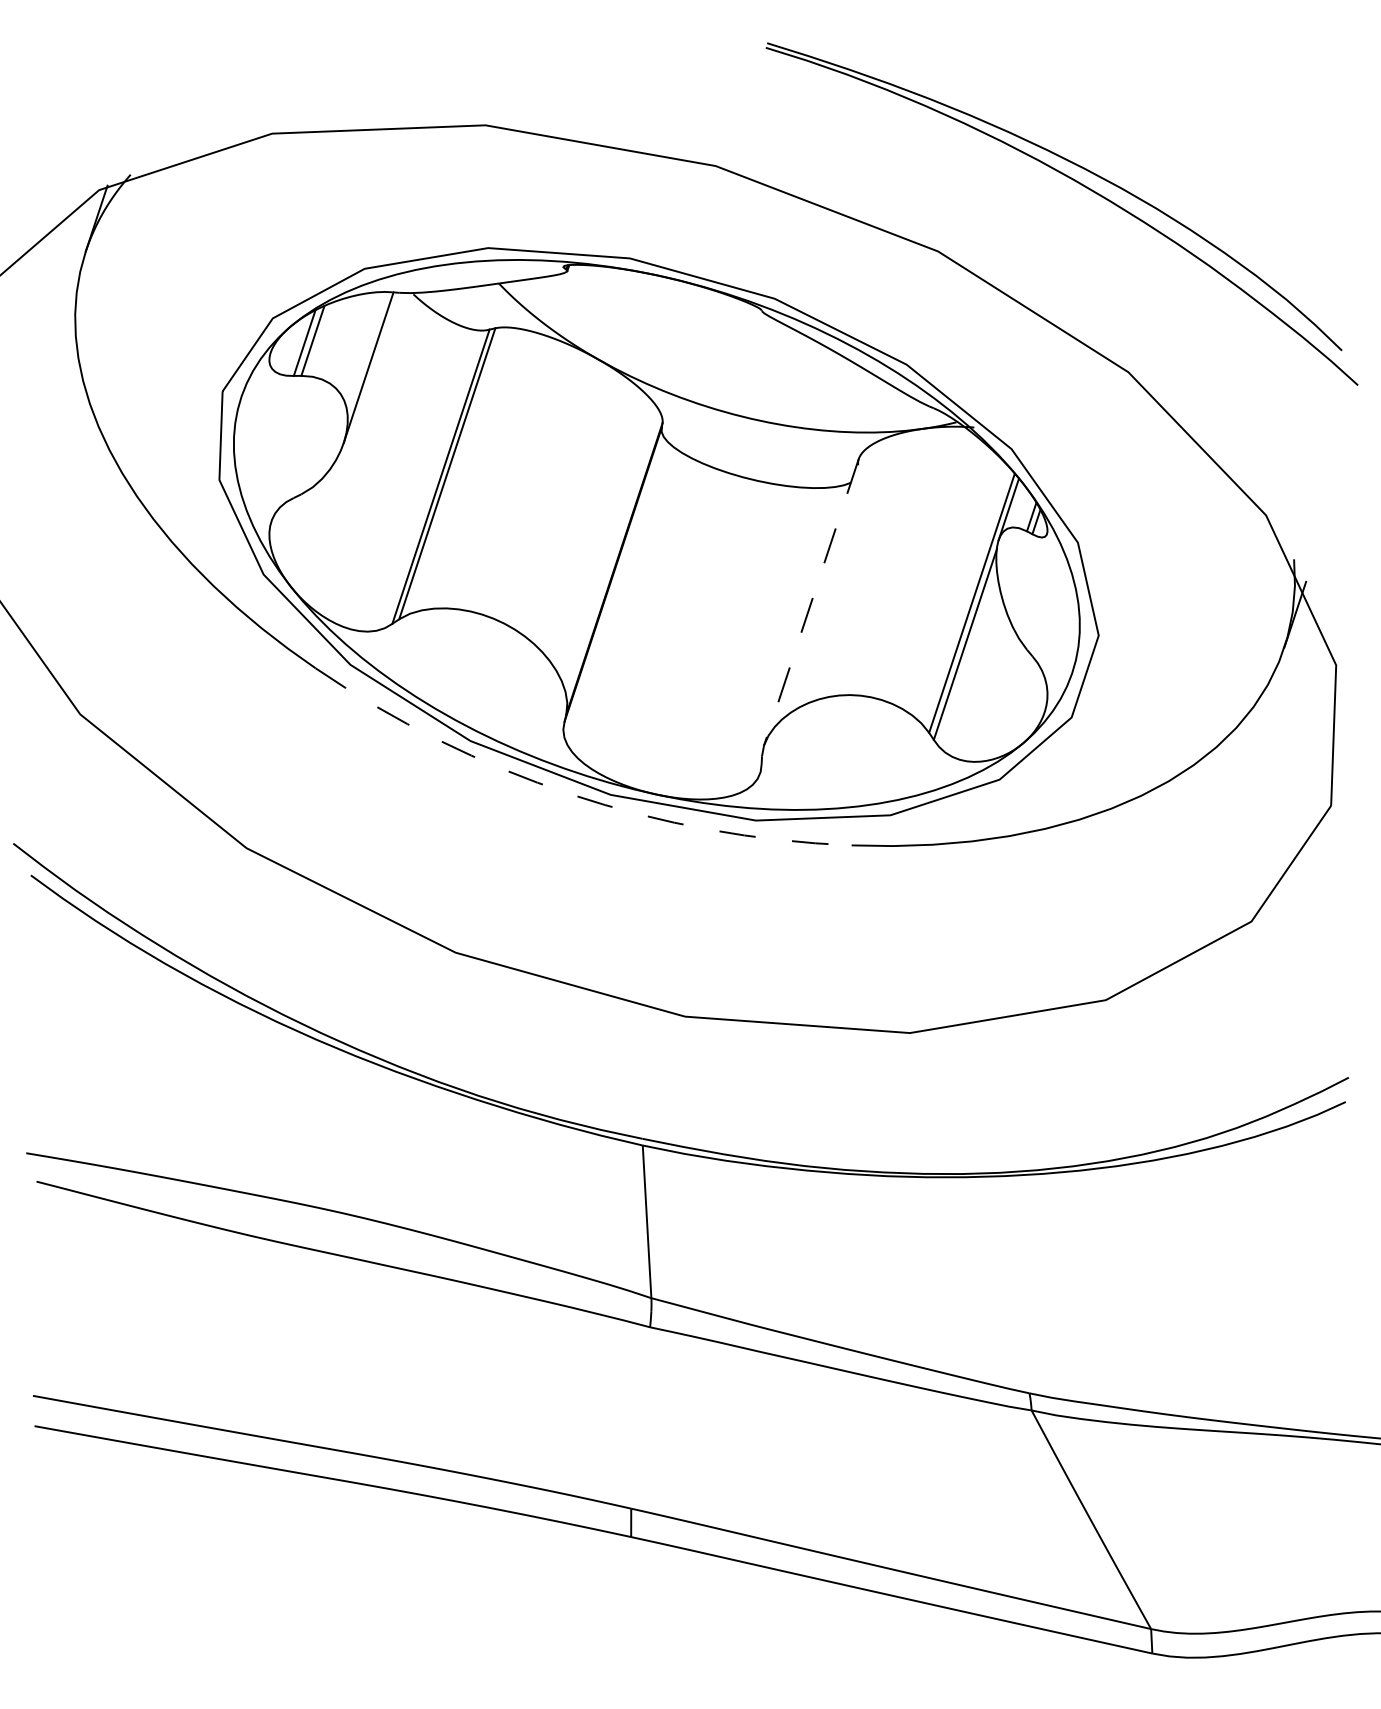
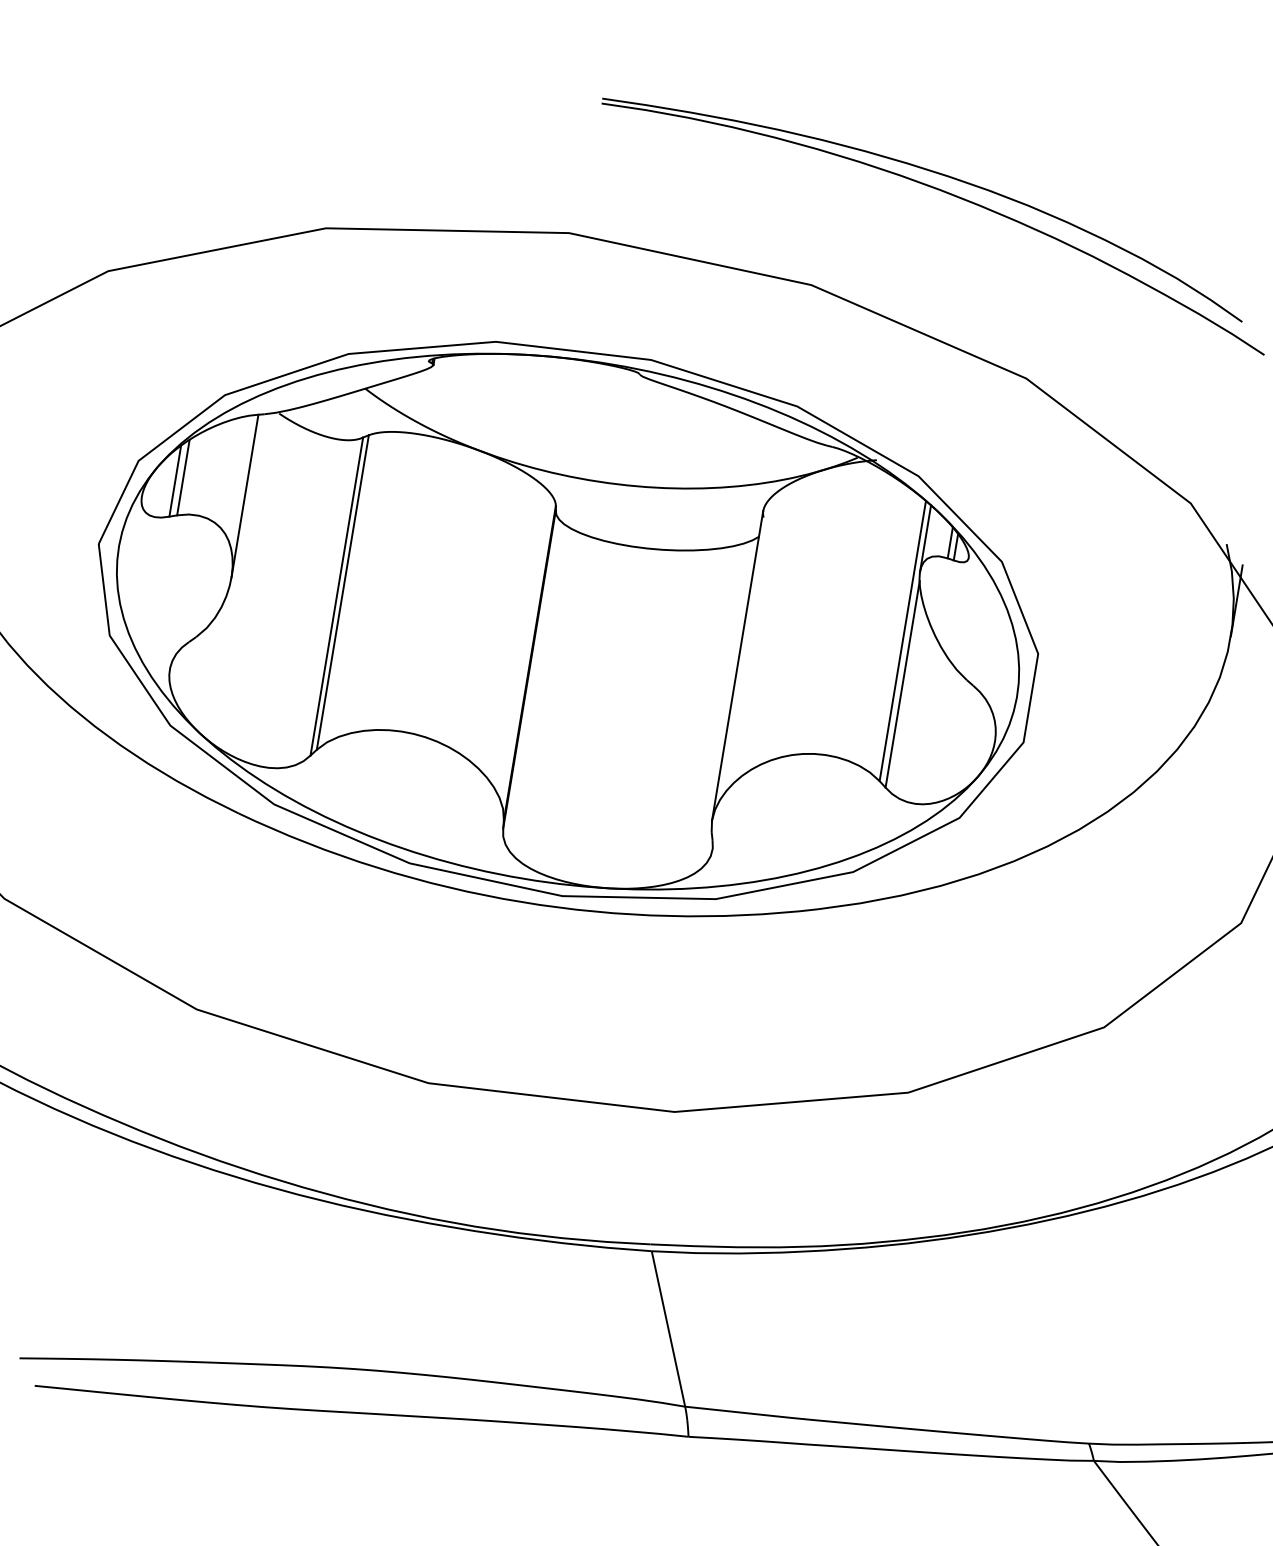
line: (811, 602) -> (737, 666), dashed -> solid
arc: (571, 794) -> (522, 902), dashed -> solid

